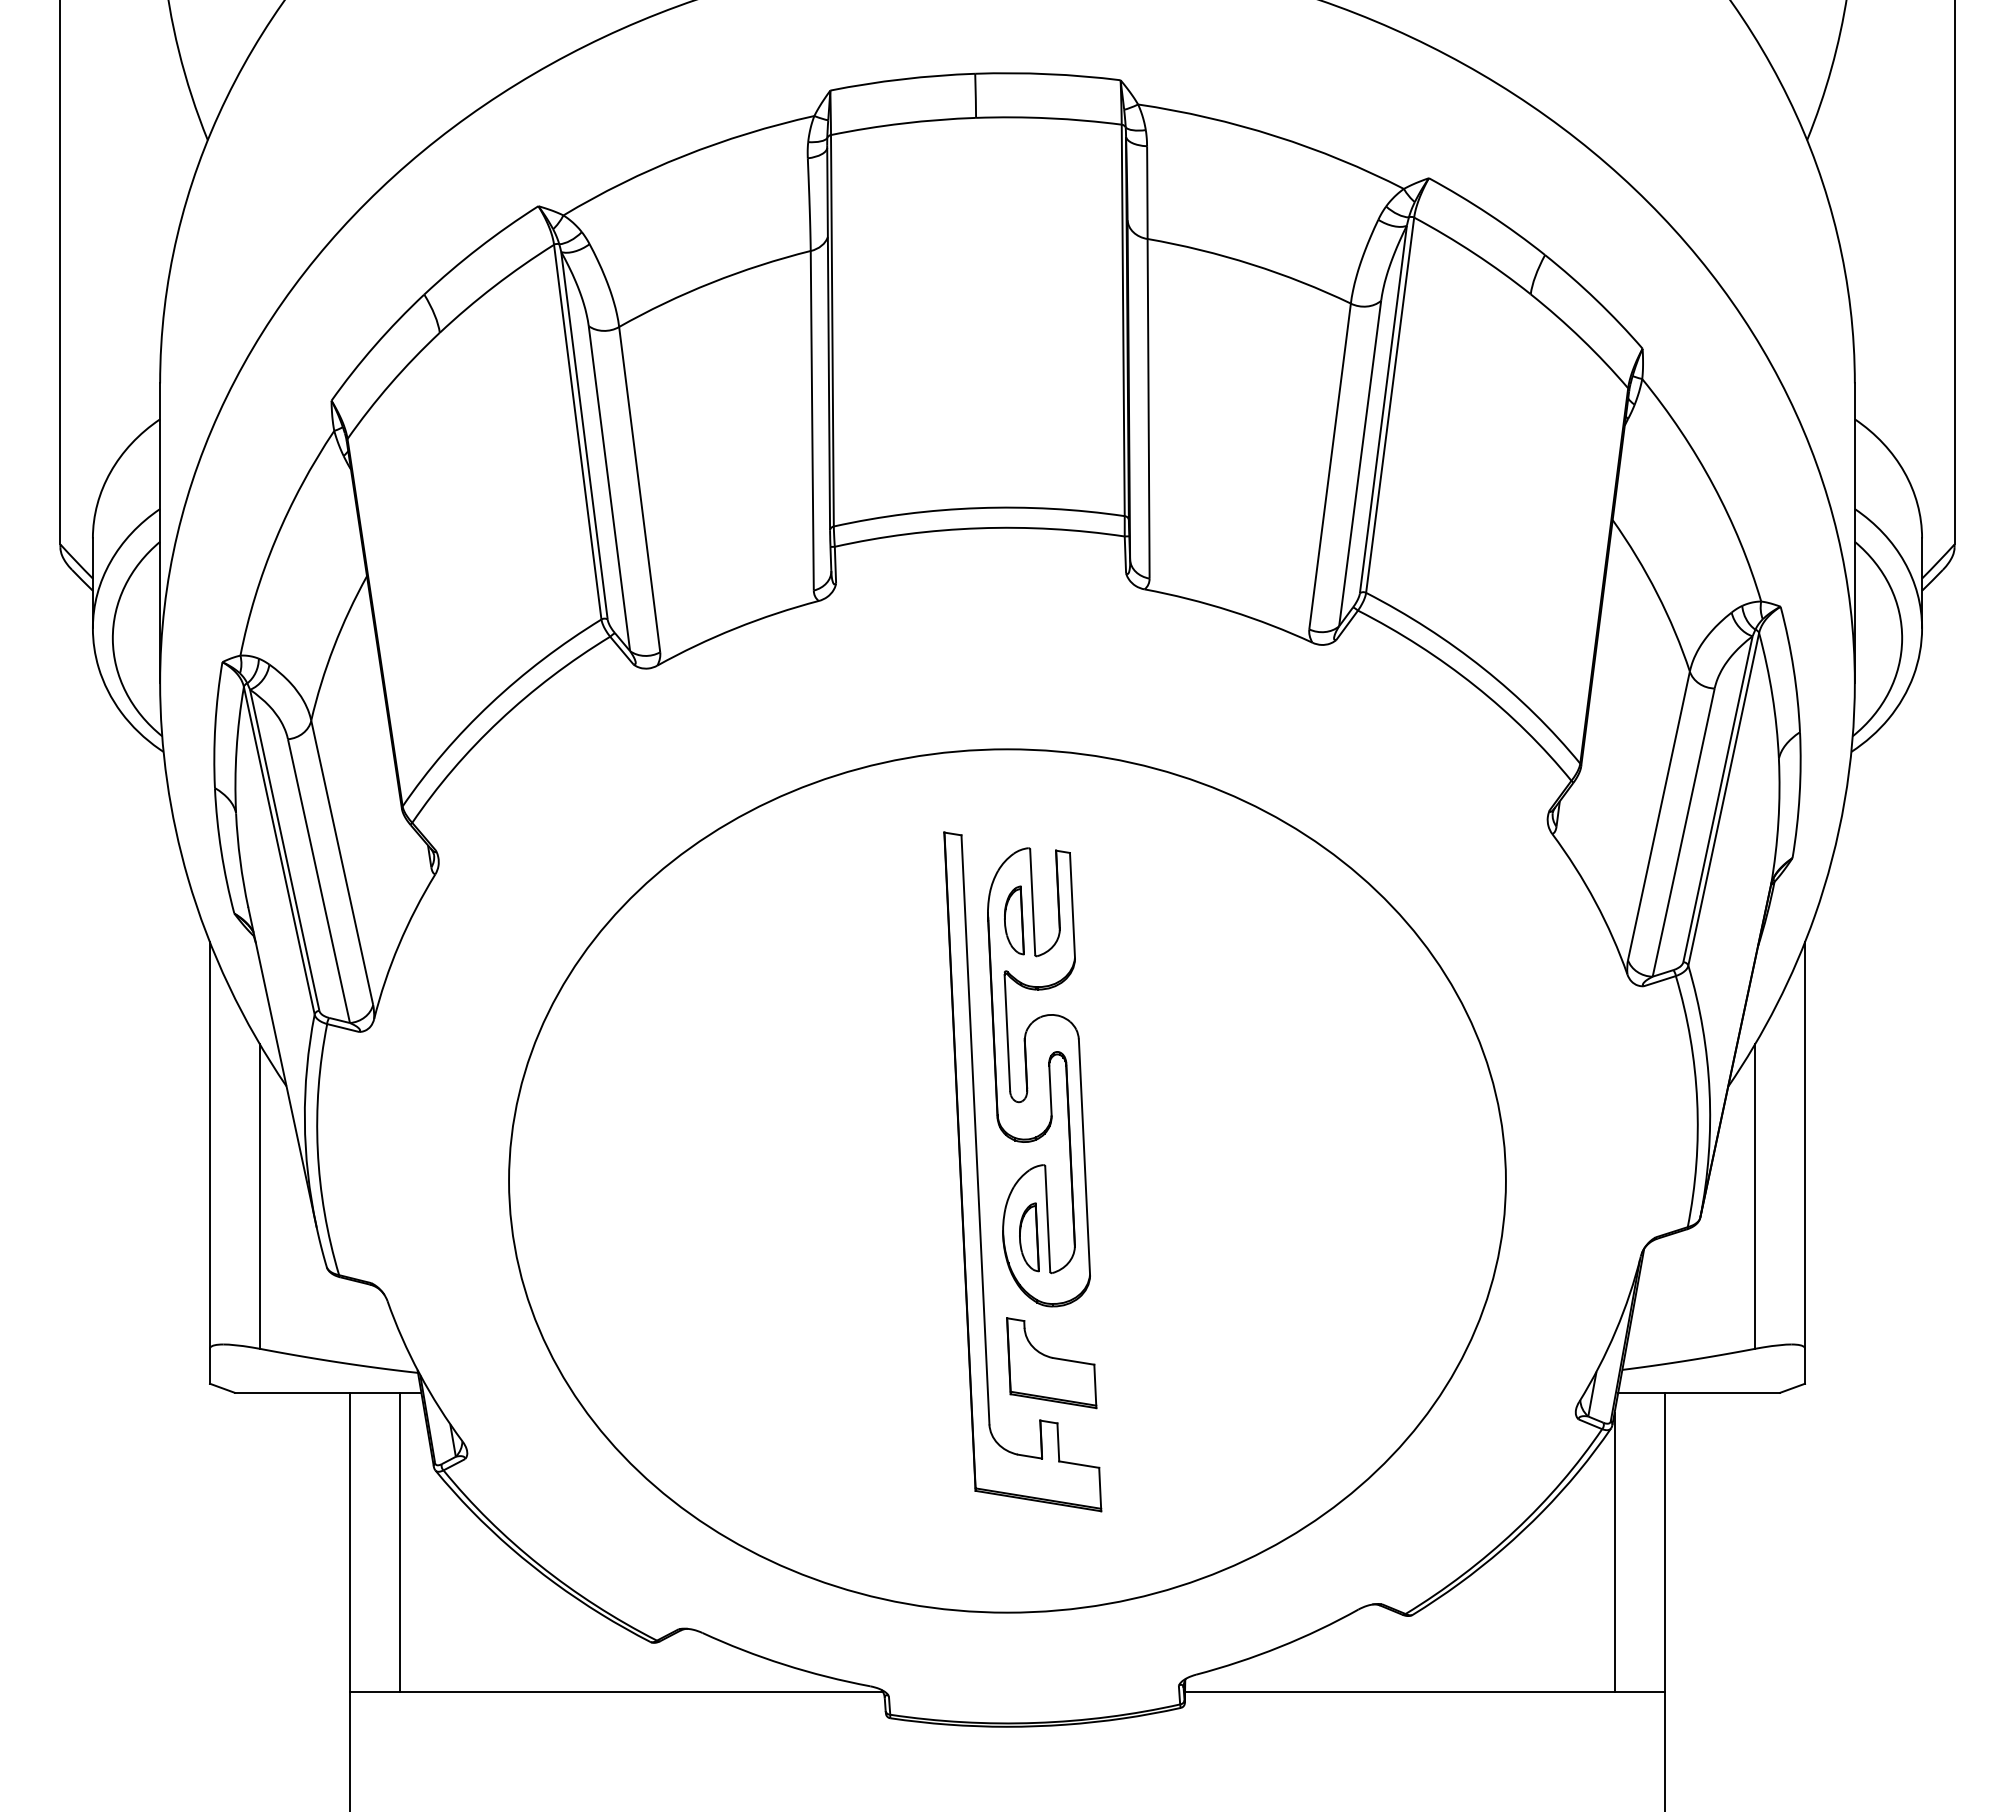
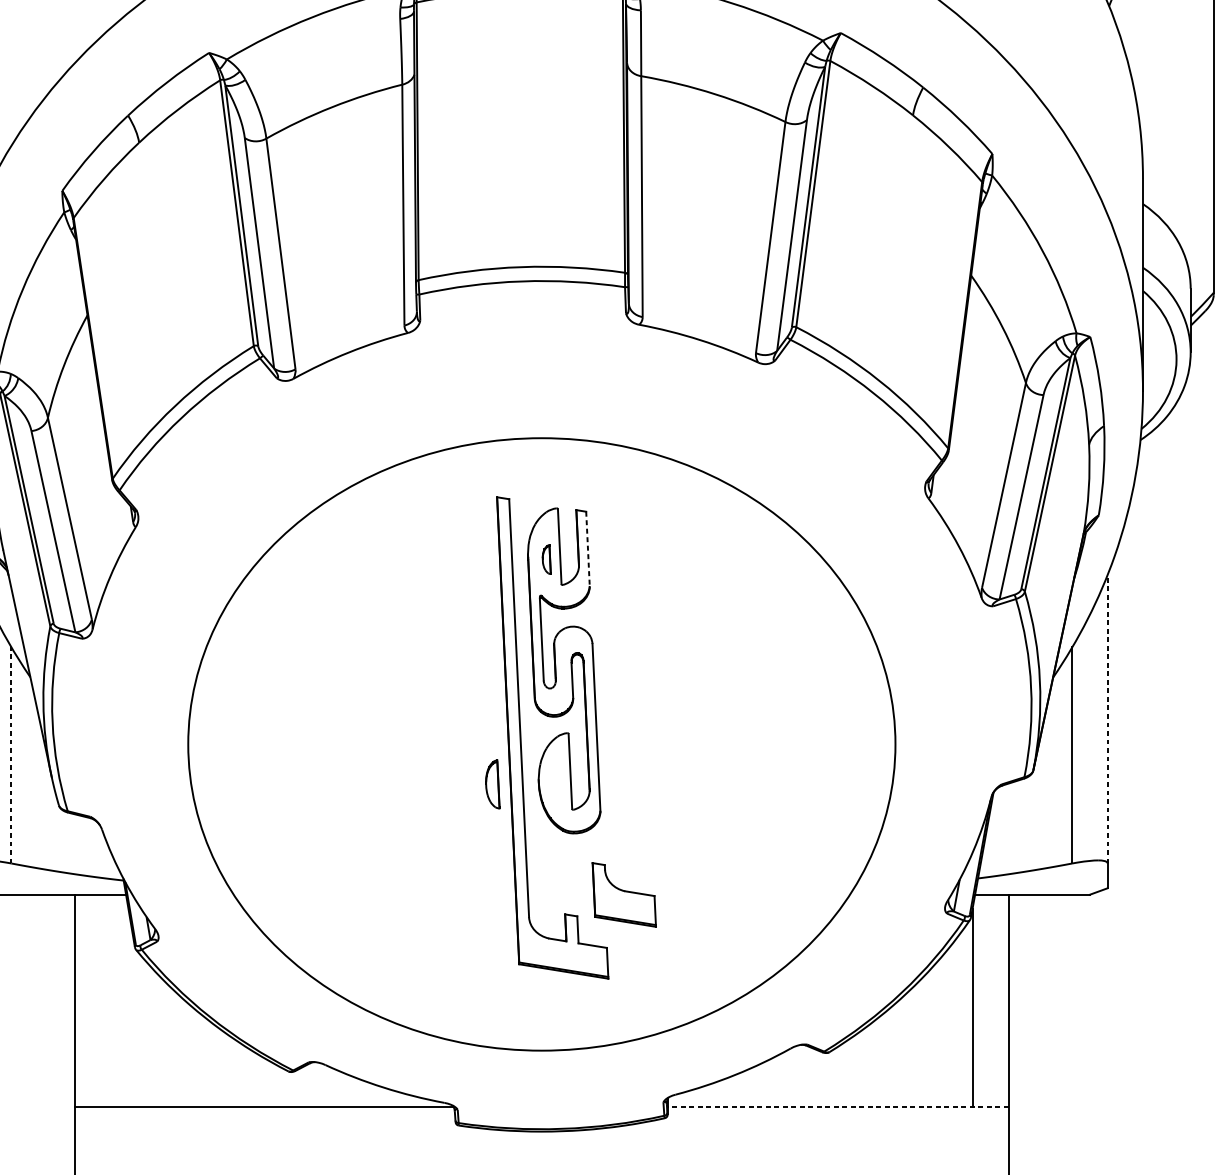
line: (1072, 905) -> (587, 549), solid -> dashed
part: (1014, 920) -> (546, 559), size x0.6
line: (1805, 1145) -> (1107, 719), solid -> dashed
line: (259, 1196) -> (11, 755), solid -> dashed
part: (1029, 1237) -> (492, 784), moved
part: (1051, 1363) -> (624, 895), moved
line: (400, 1541) -> (111, 1000), removed
line: (1424, 1691) -> (837, 1106), solid -> dashed

